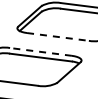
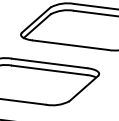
line: (58, 37) -> (71, 45), dashed -> solid
line: (40, 51) -> (49, 62), dashed -> solid

